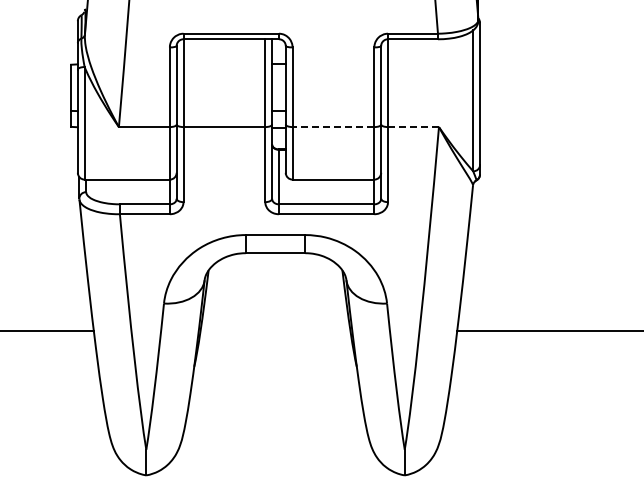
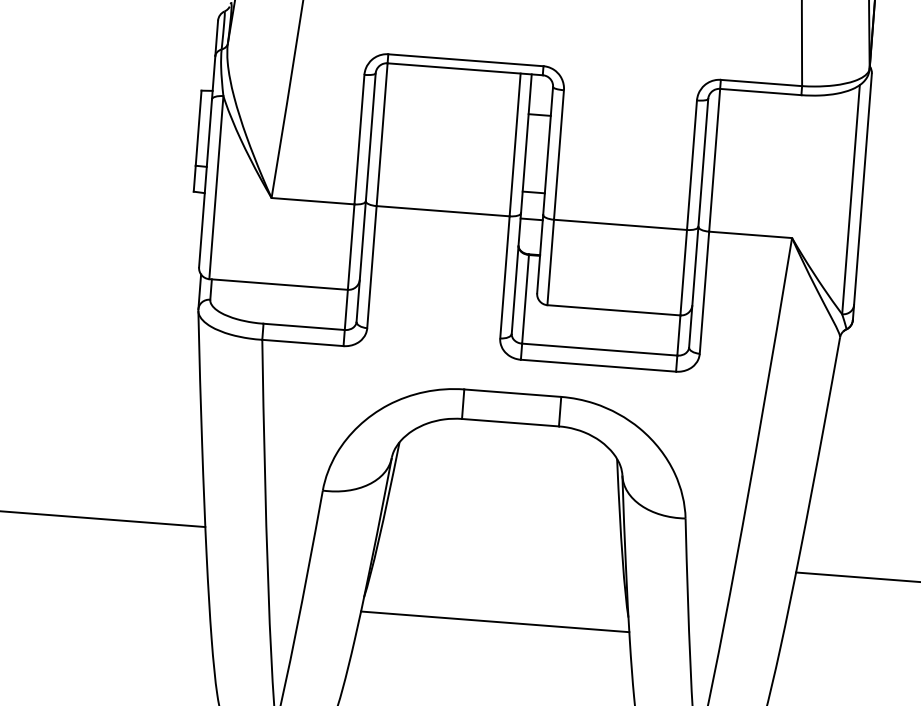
line: (333, 127) -> (620, 225), dashed -> solid
line: (414, 127) -> (752, 235), dashed -> solid
line: (275, 375) -> (495, 621), added

